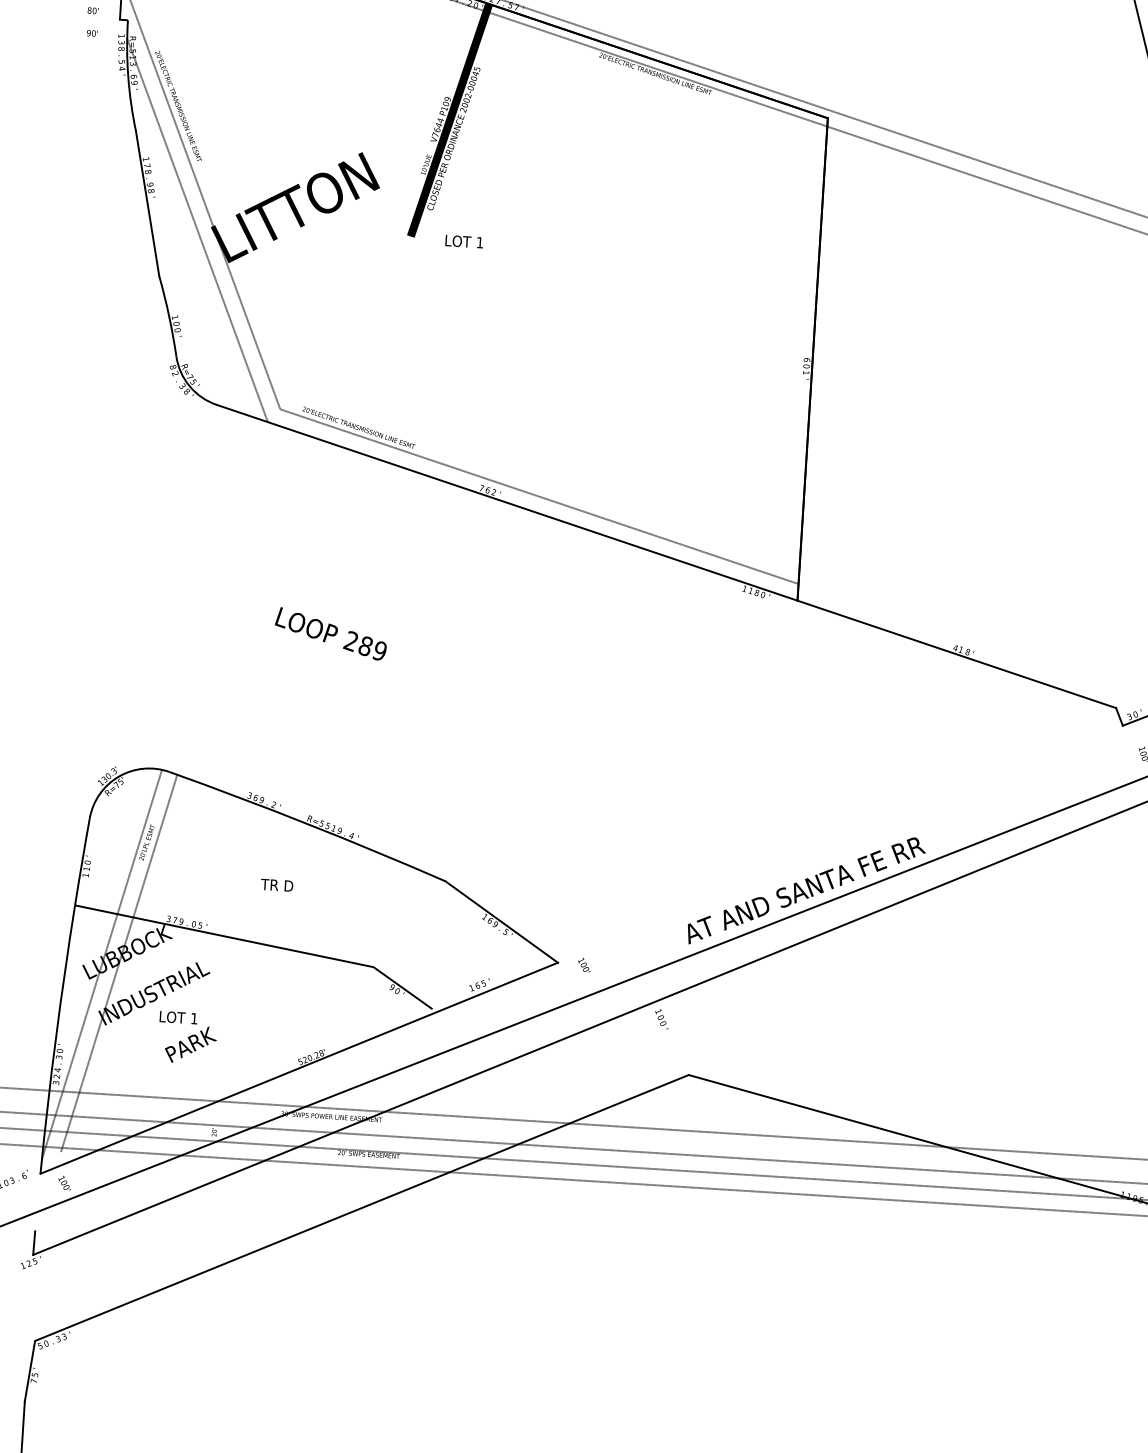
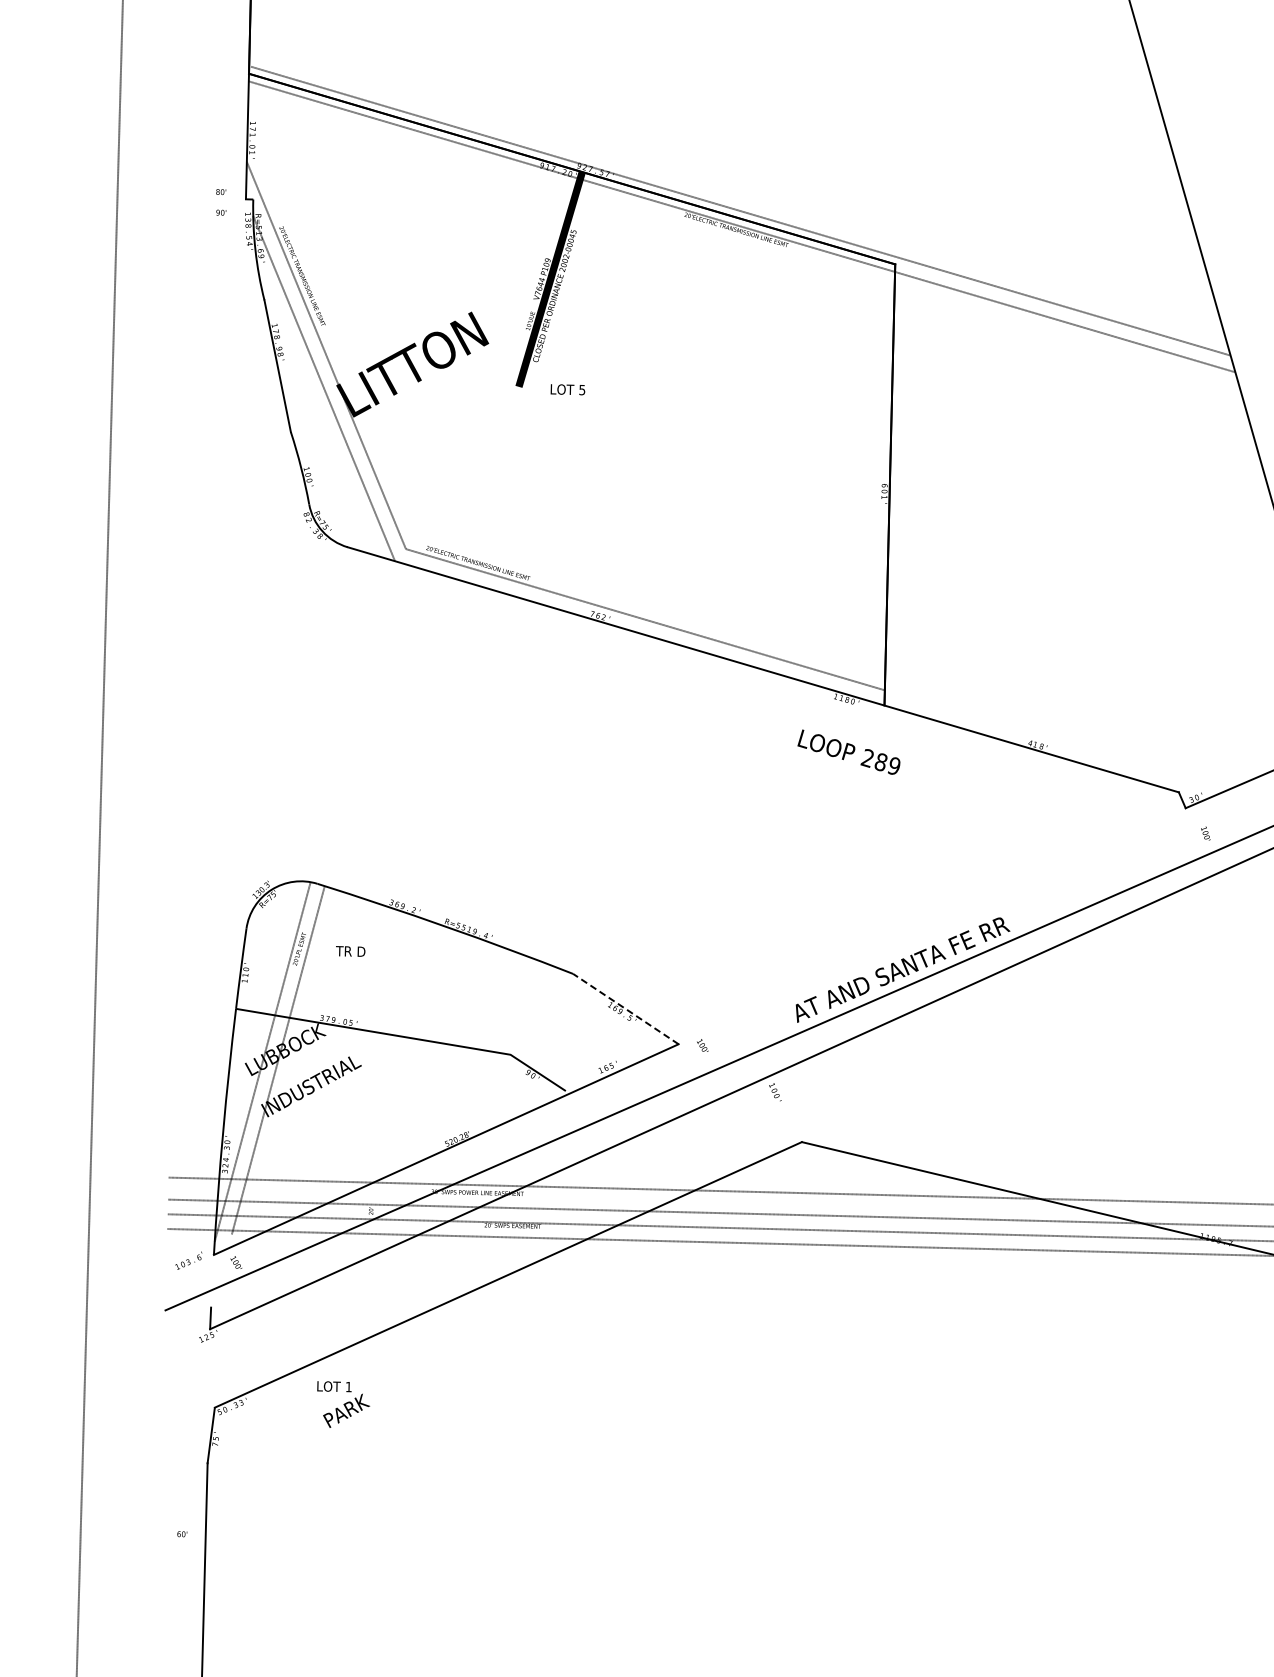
text: (480, 243) -> (582, 390), 1 -> 5
text: (330, 633) -> (848, 751), moved
text: (276, 885) -> (350, 951), moved
line: (501, 921) -> (625, 1008), solid -> dashed
text: (187, 1037) -> (343, 1404), moved

